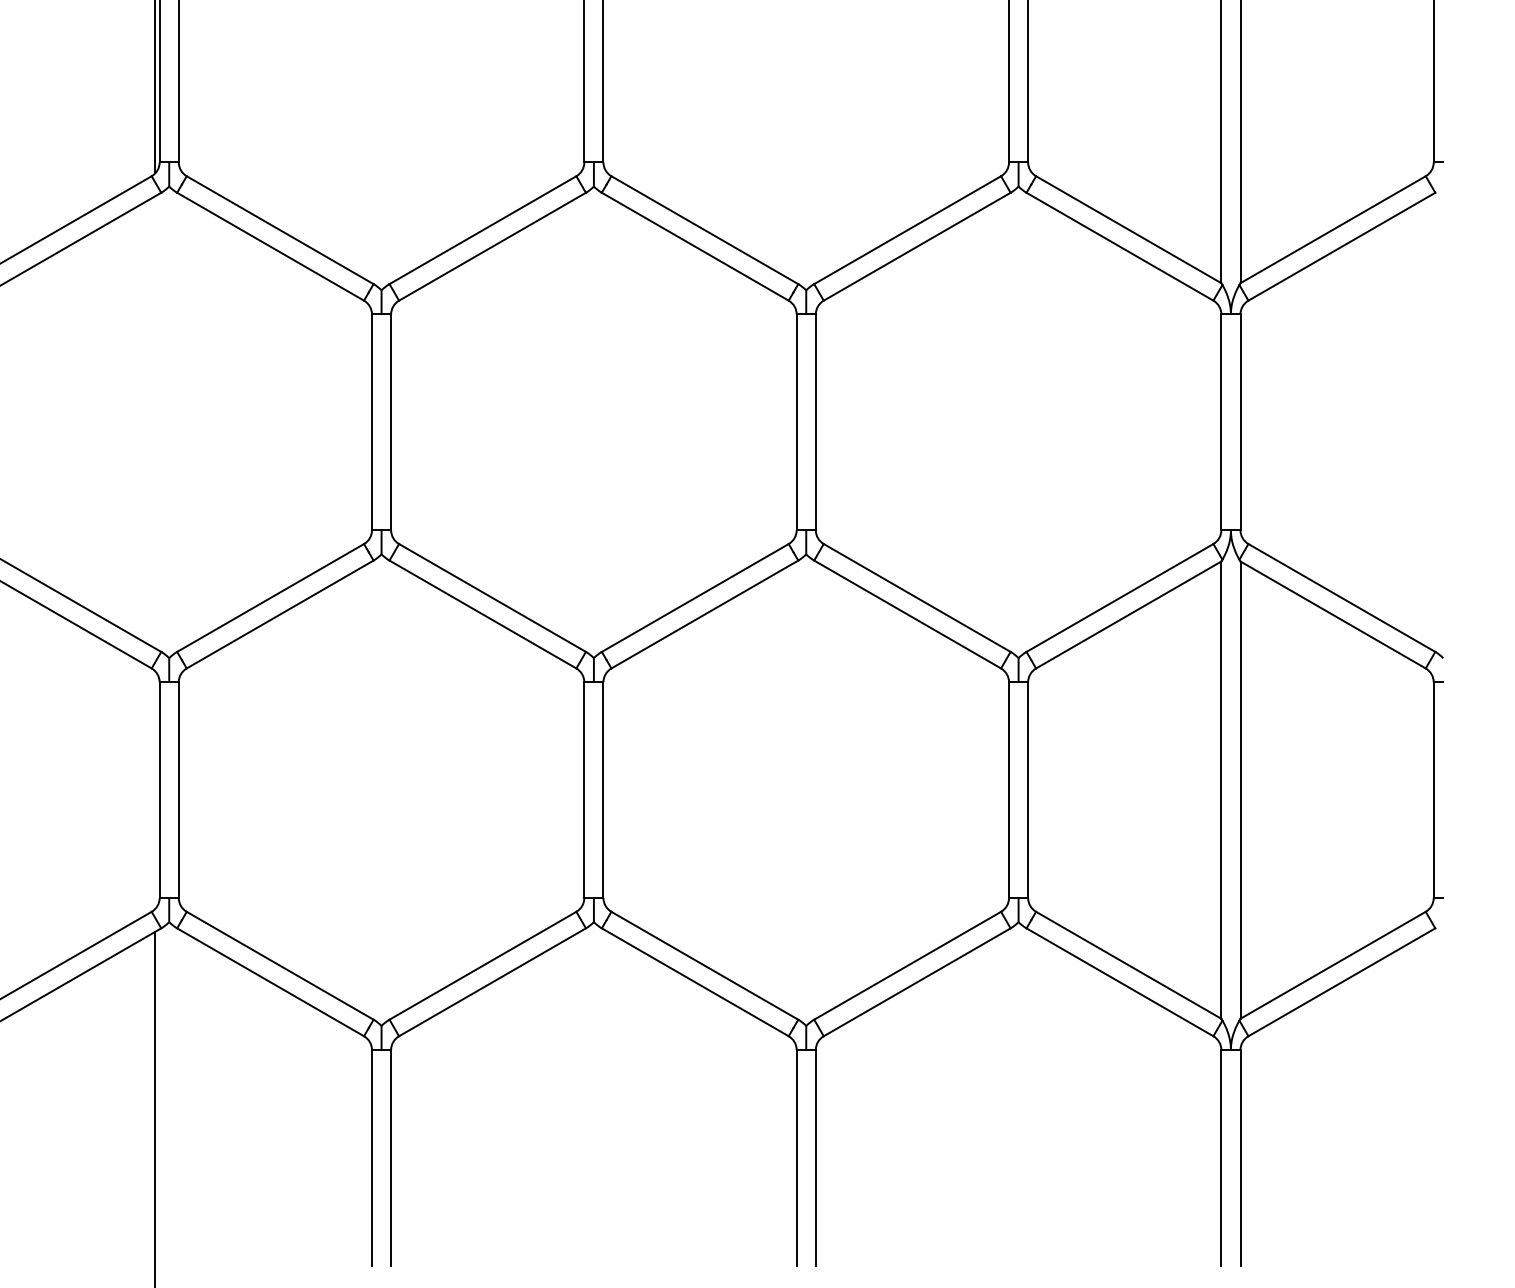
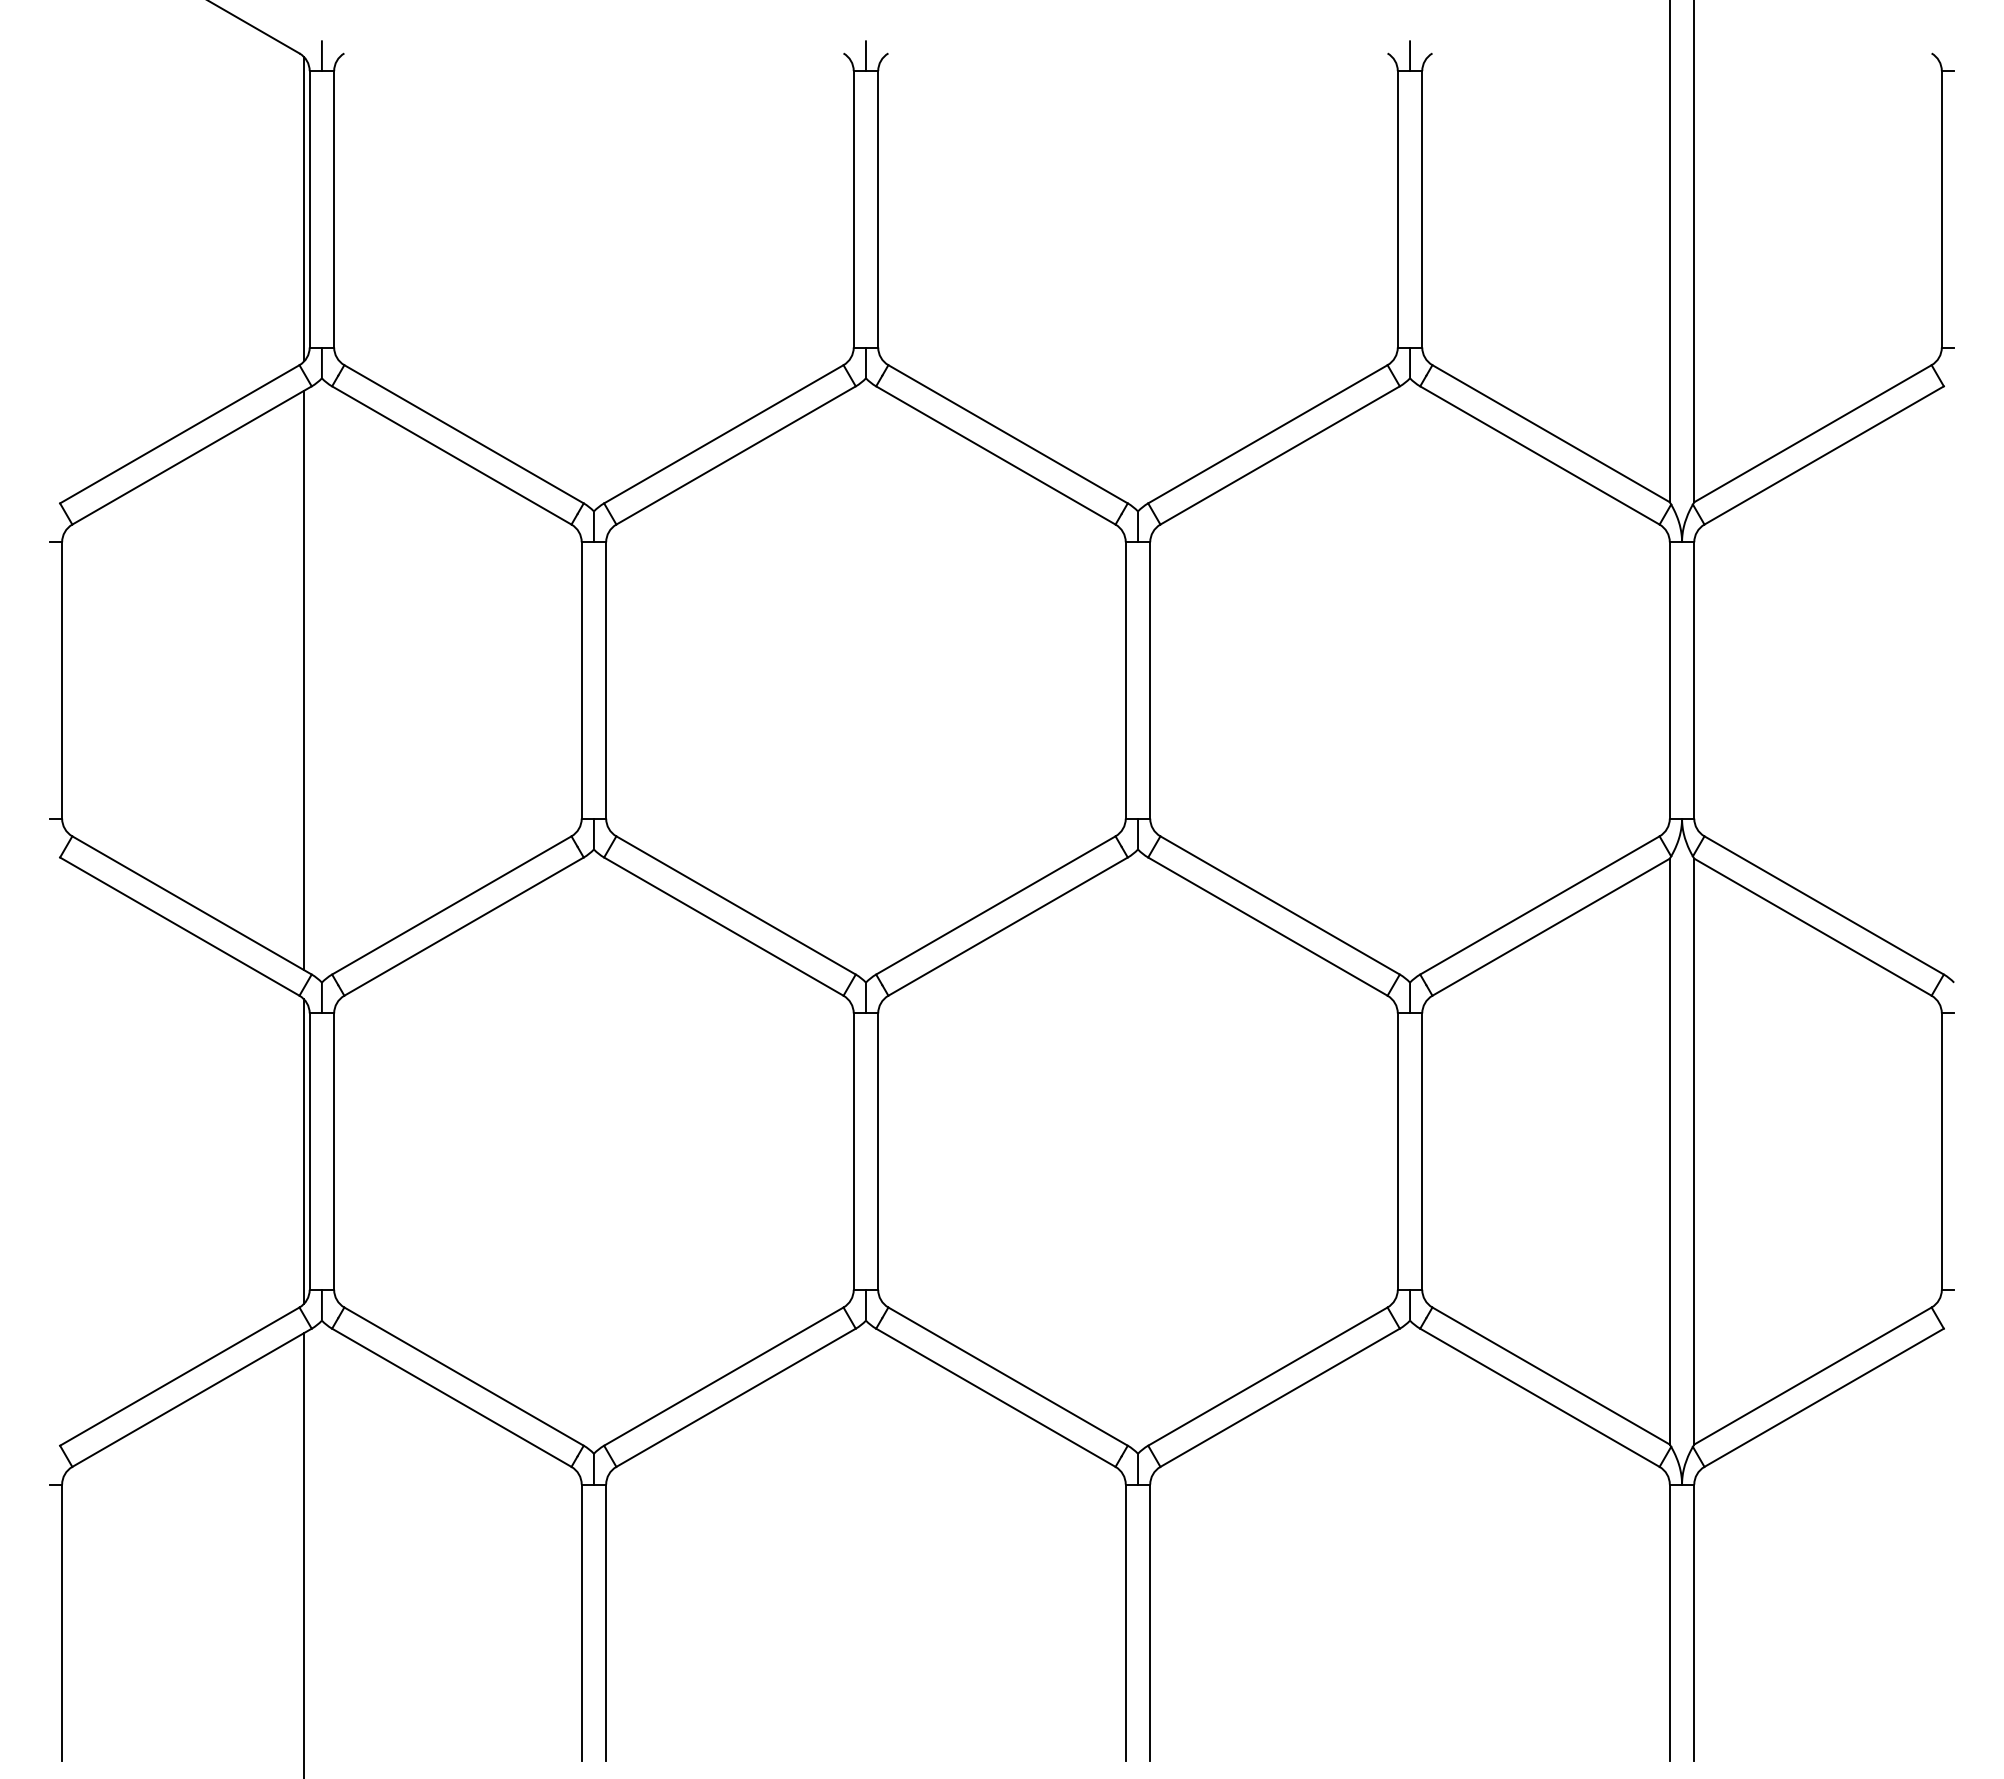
line: (155, 422) -> (304, 680), added
line: (155, 790) -> (304, 1151), added

